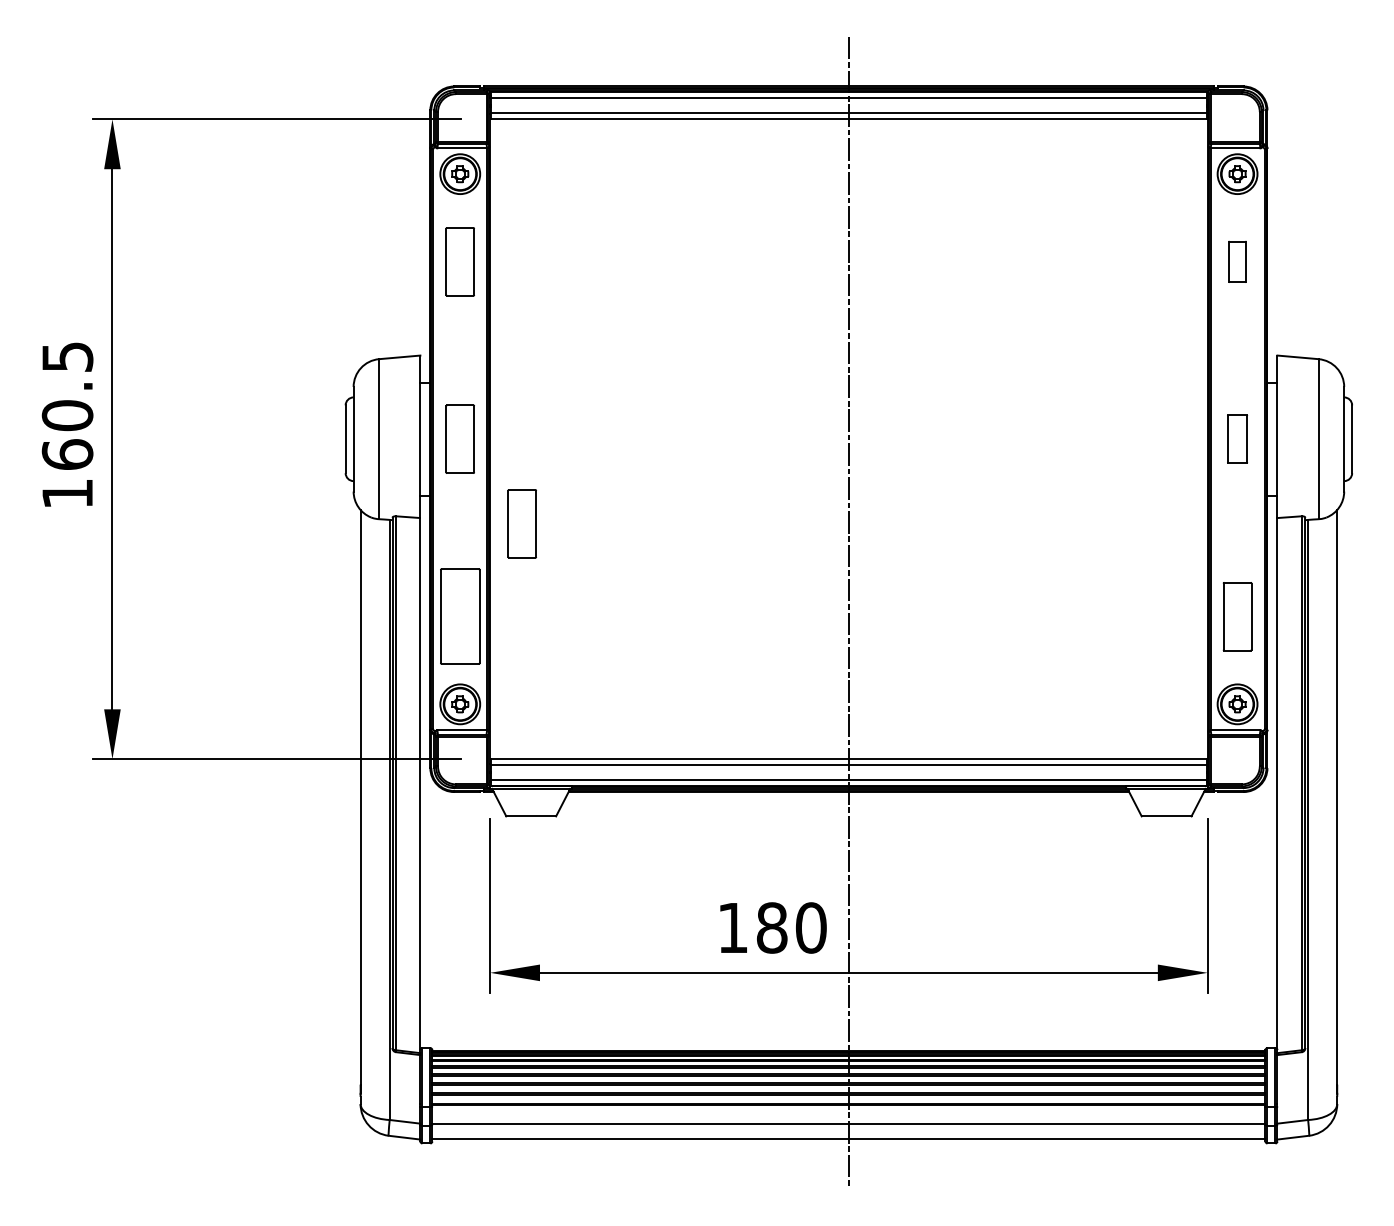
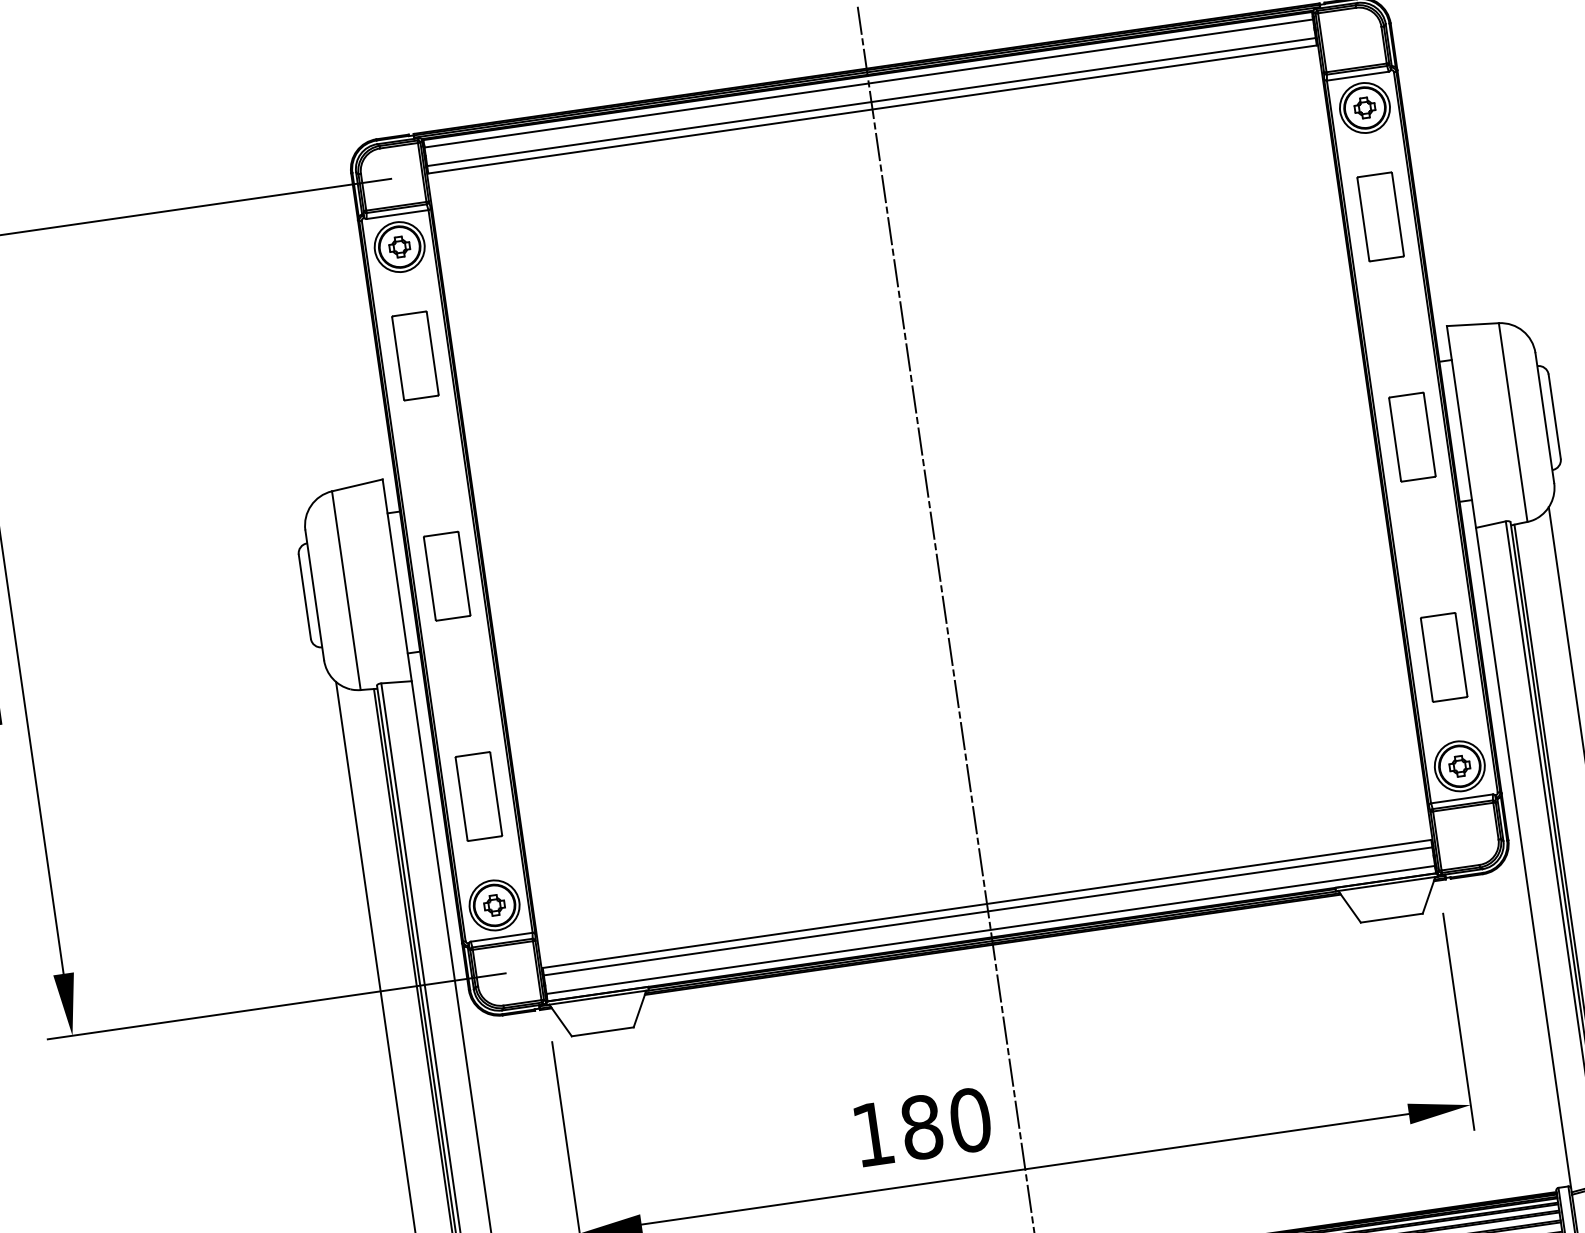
part: (1237, 261) -> (1380, 216), size x1.67
part: (1237, 438) -> (1412, 436), size x1.43
part: (521, 523) -> (538, 669), removed
part: (459, 616) -> (477, 796), size x0.71

